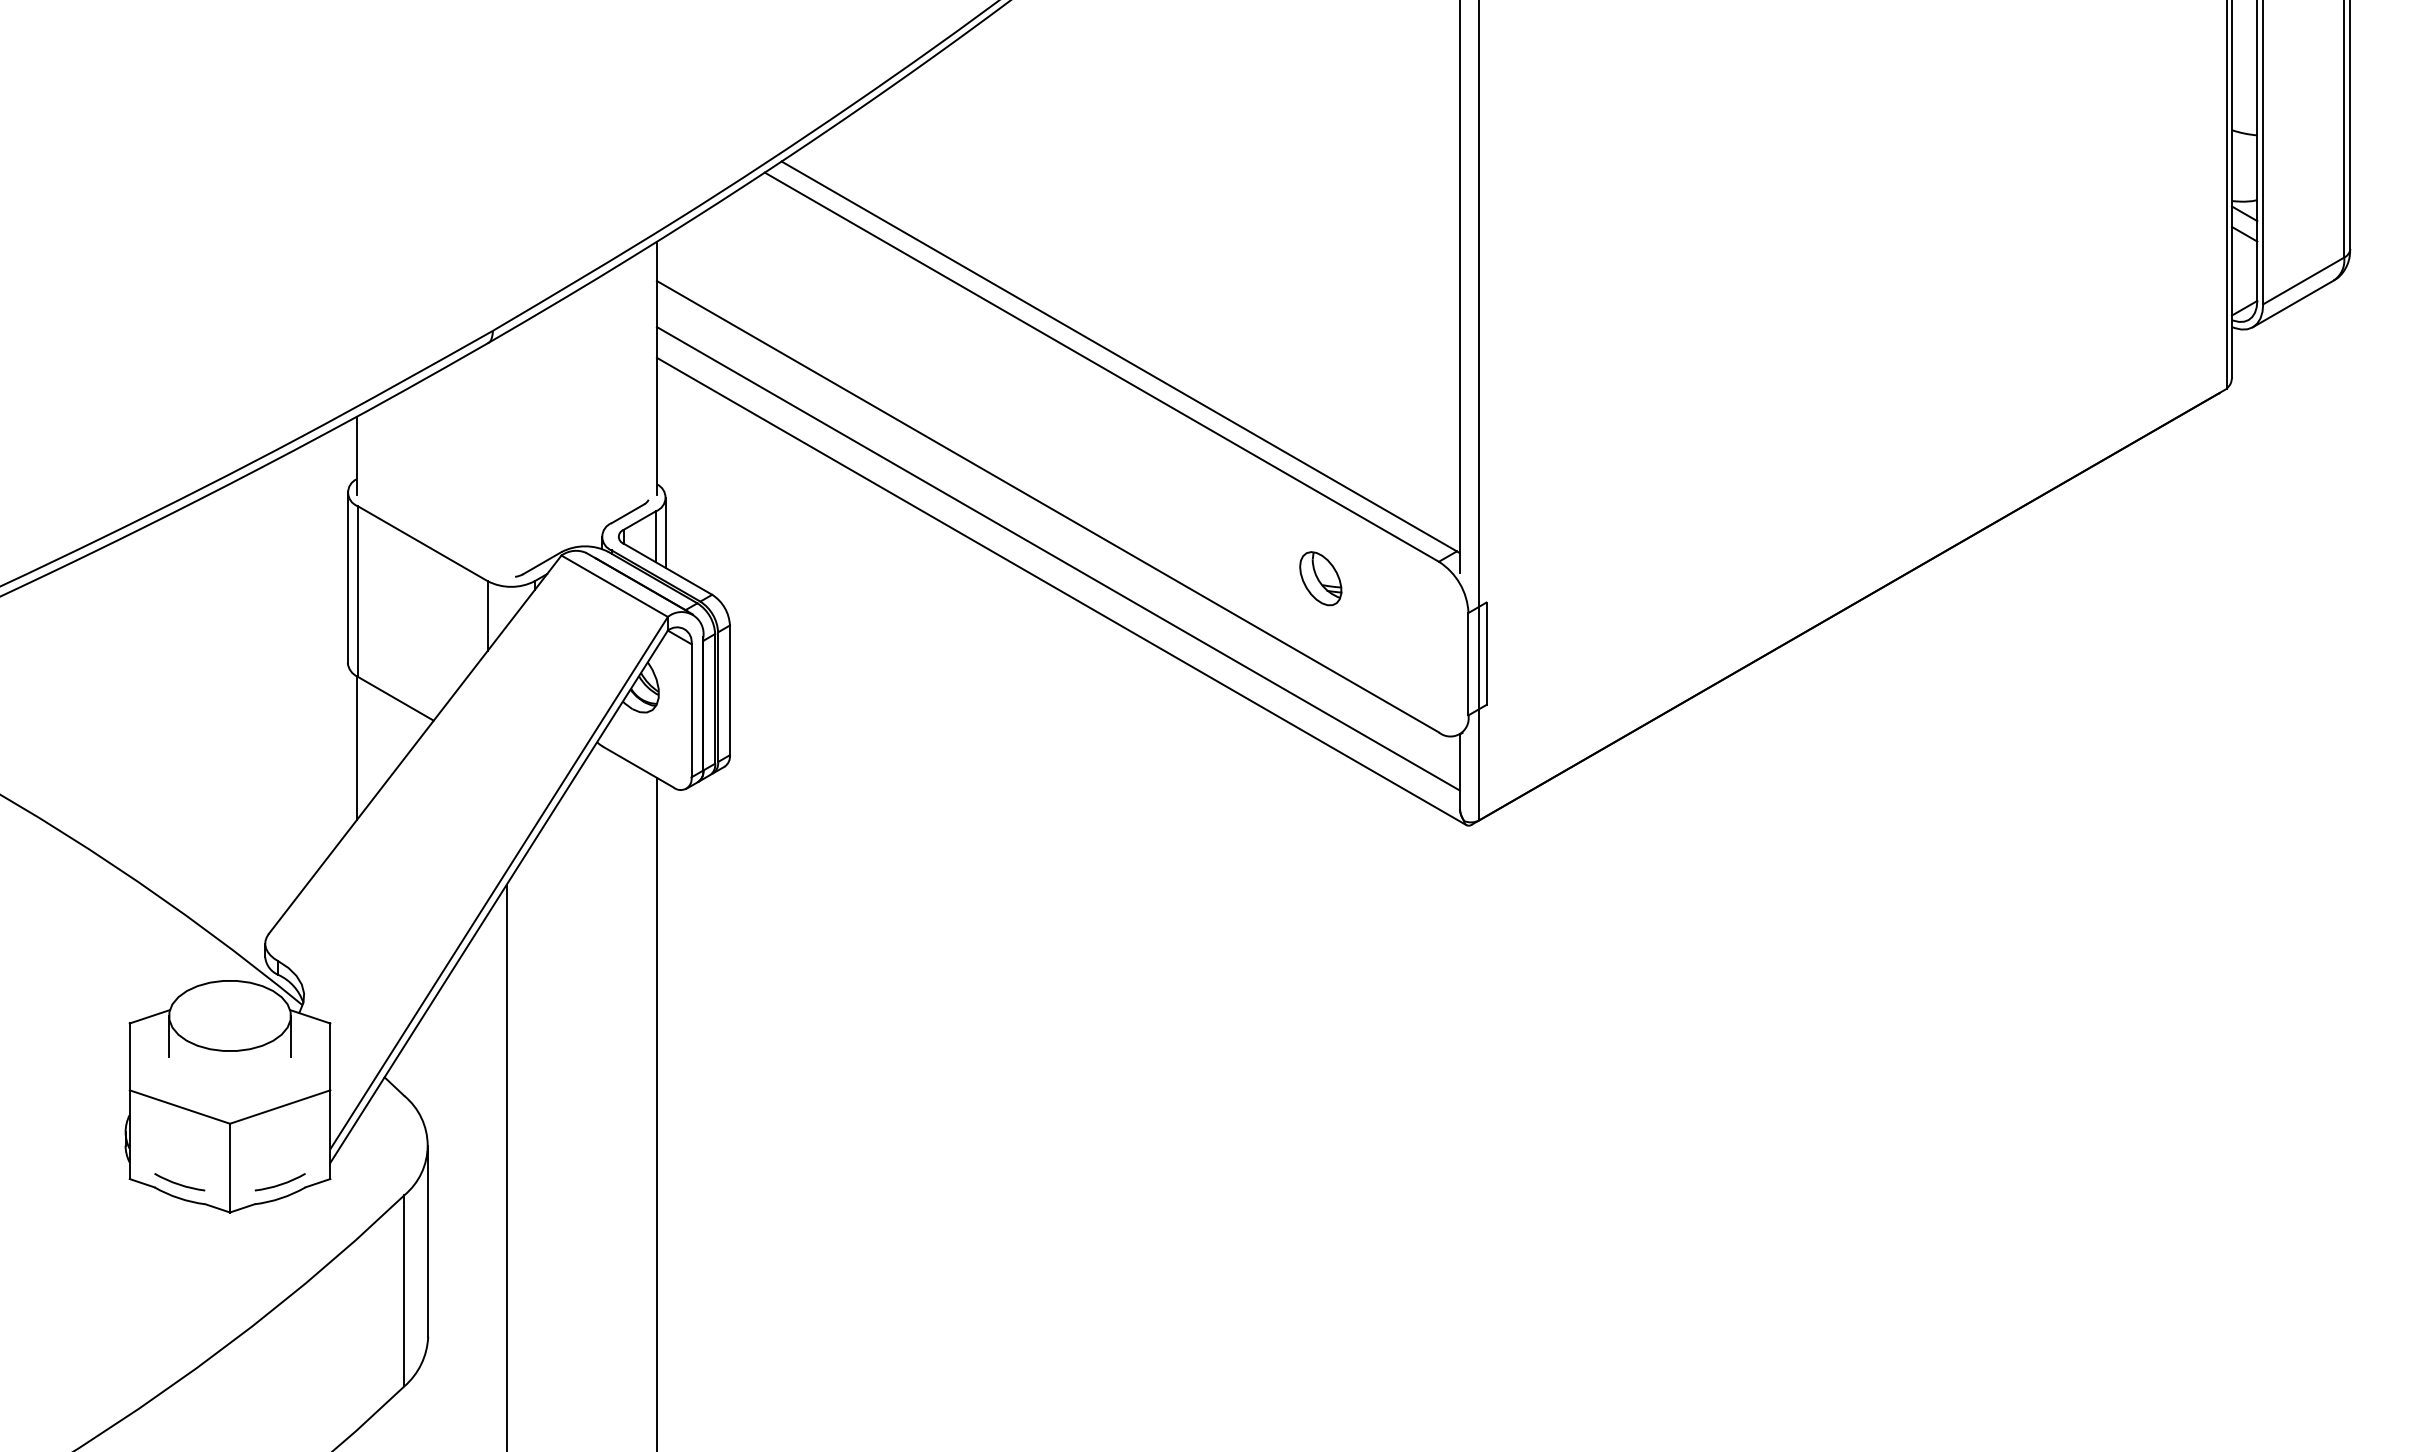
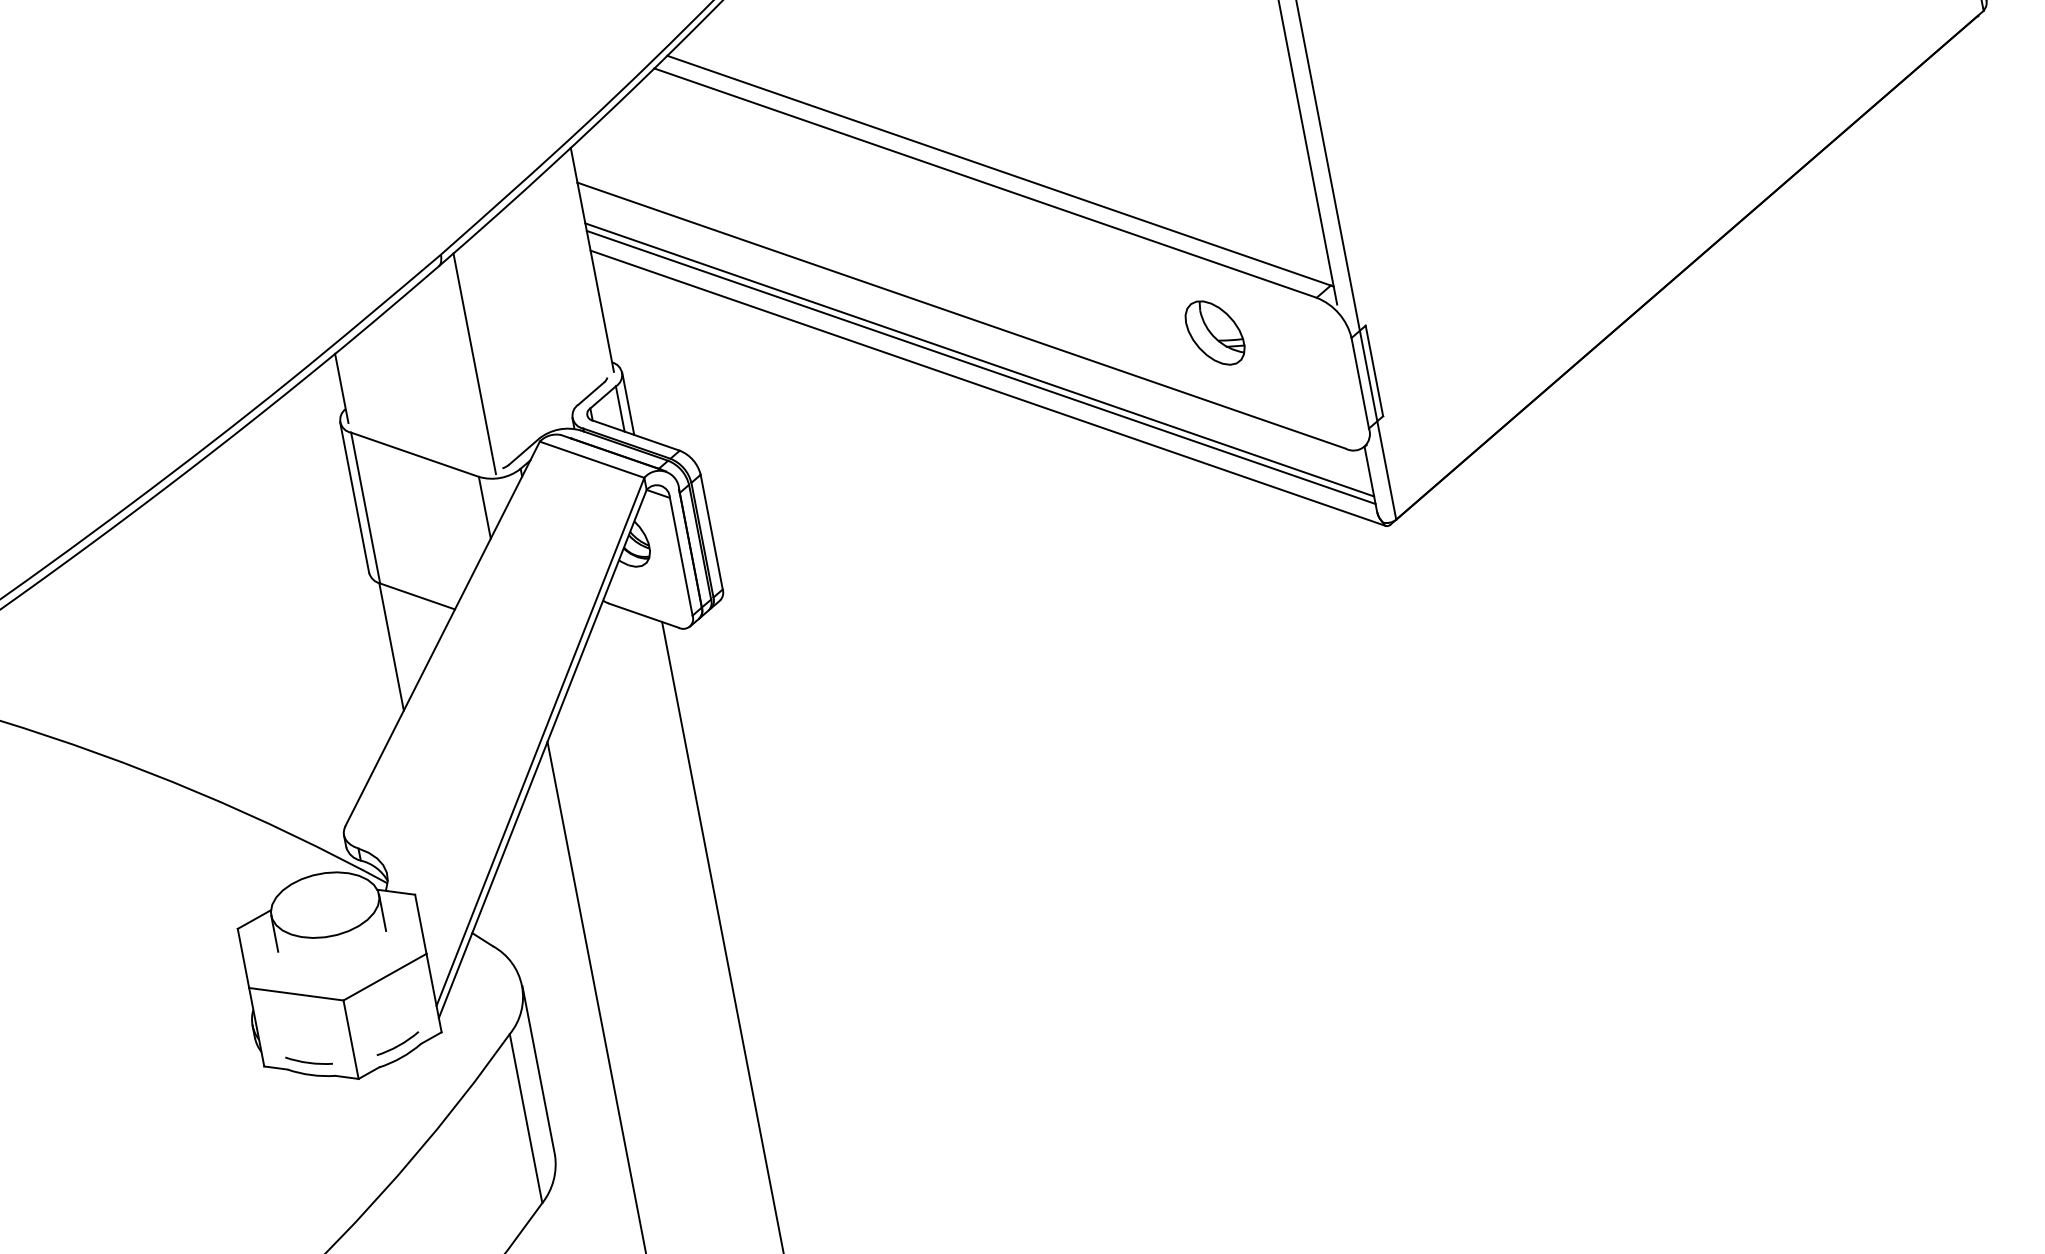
line: (506, 456) -> (474, 363), added
line: (1057, 567) -> (980, 367), added
part: (1320, 578) -> (1214, 332), size x1.43

